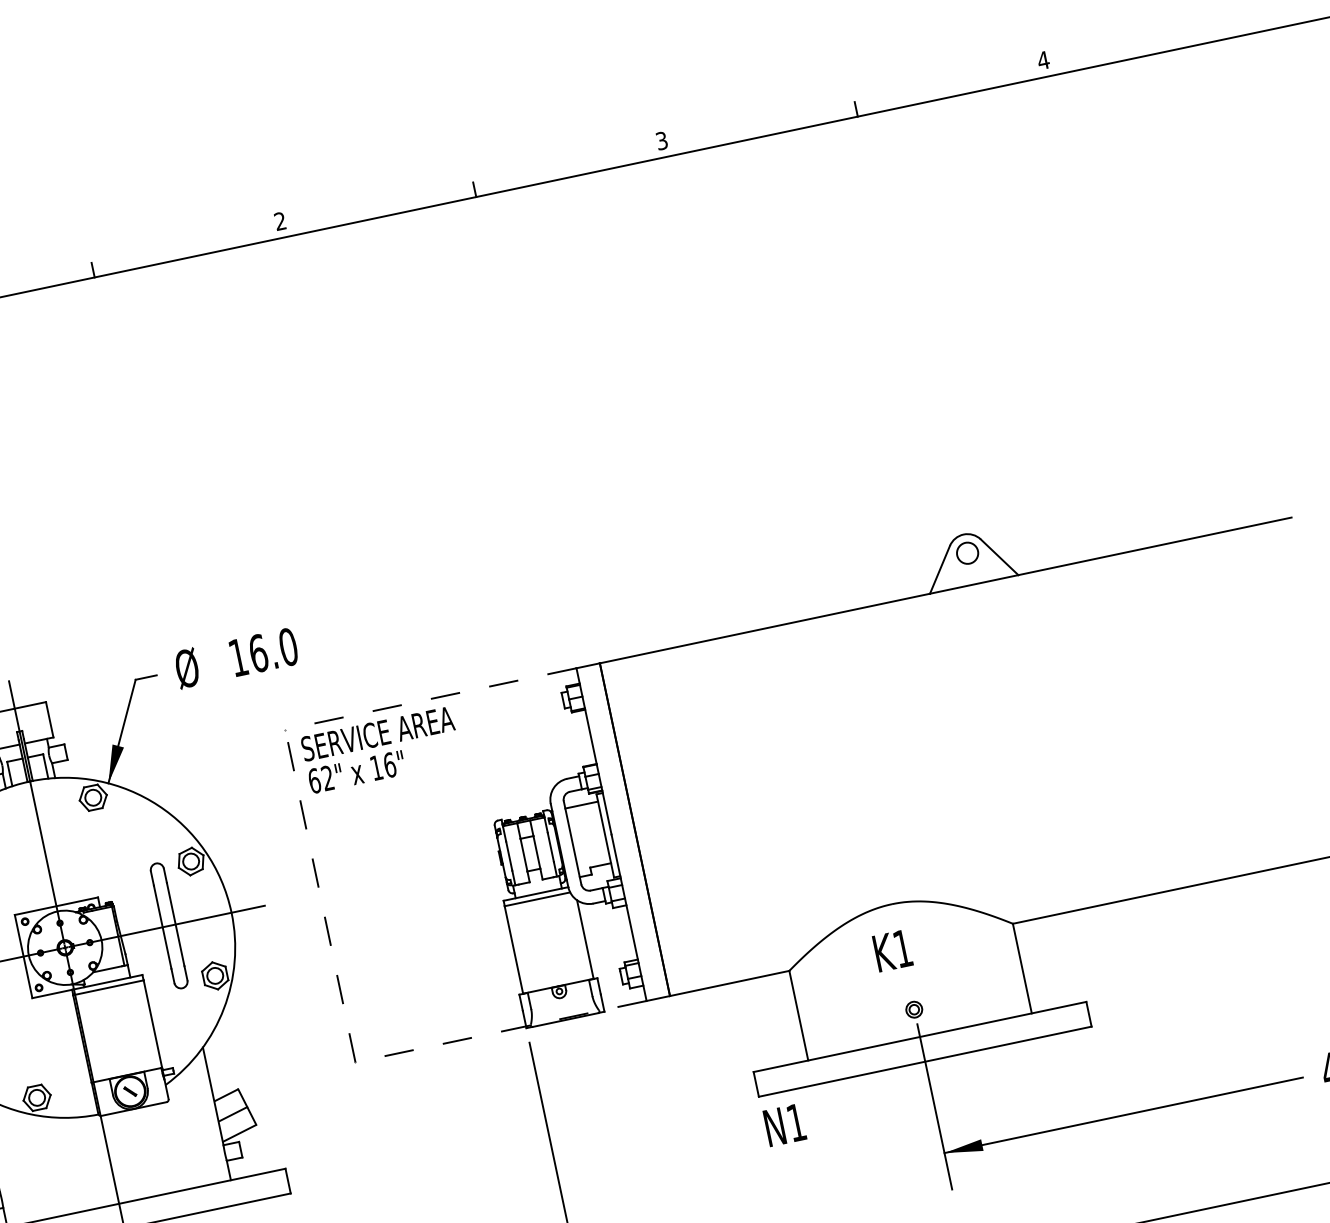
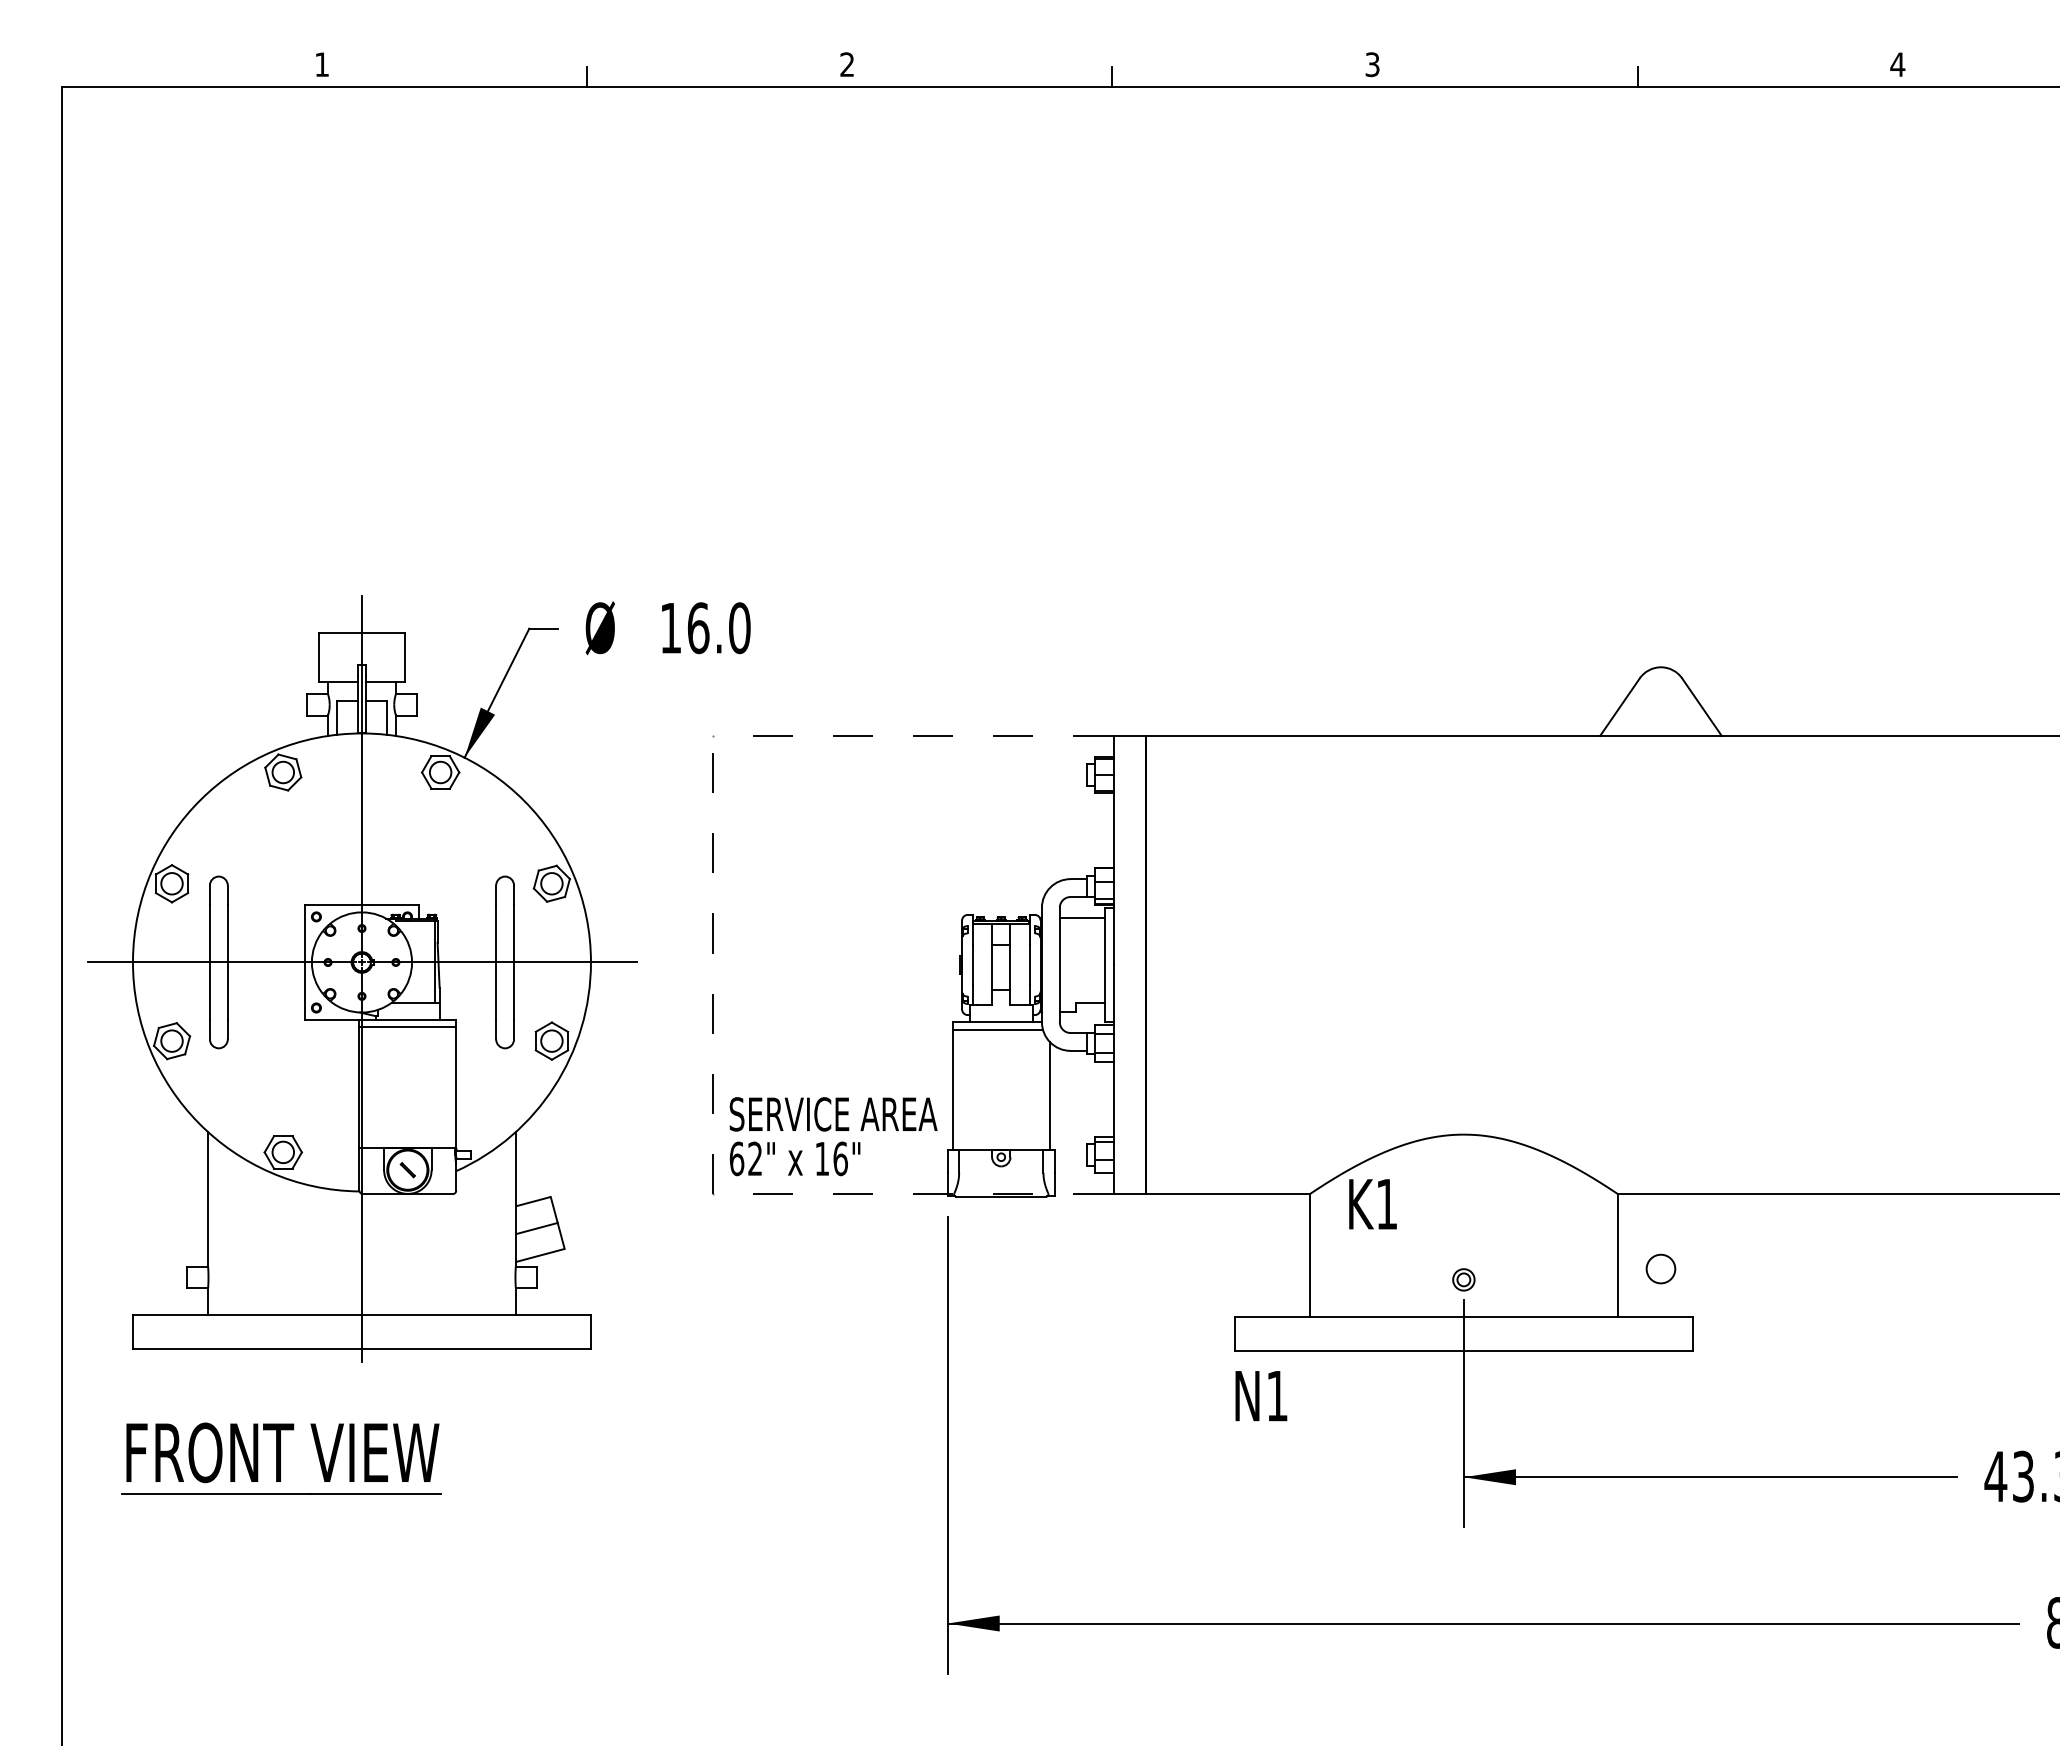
circle: (967, 552) -> (1660, 1268), moved
text: (381, 749) -> (833, 1136), moved
text: (892, 951) -> (1372, 1204), moved

